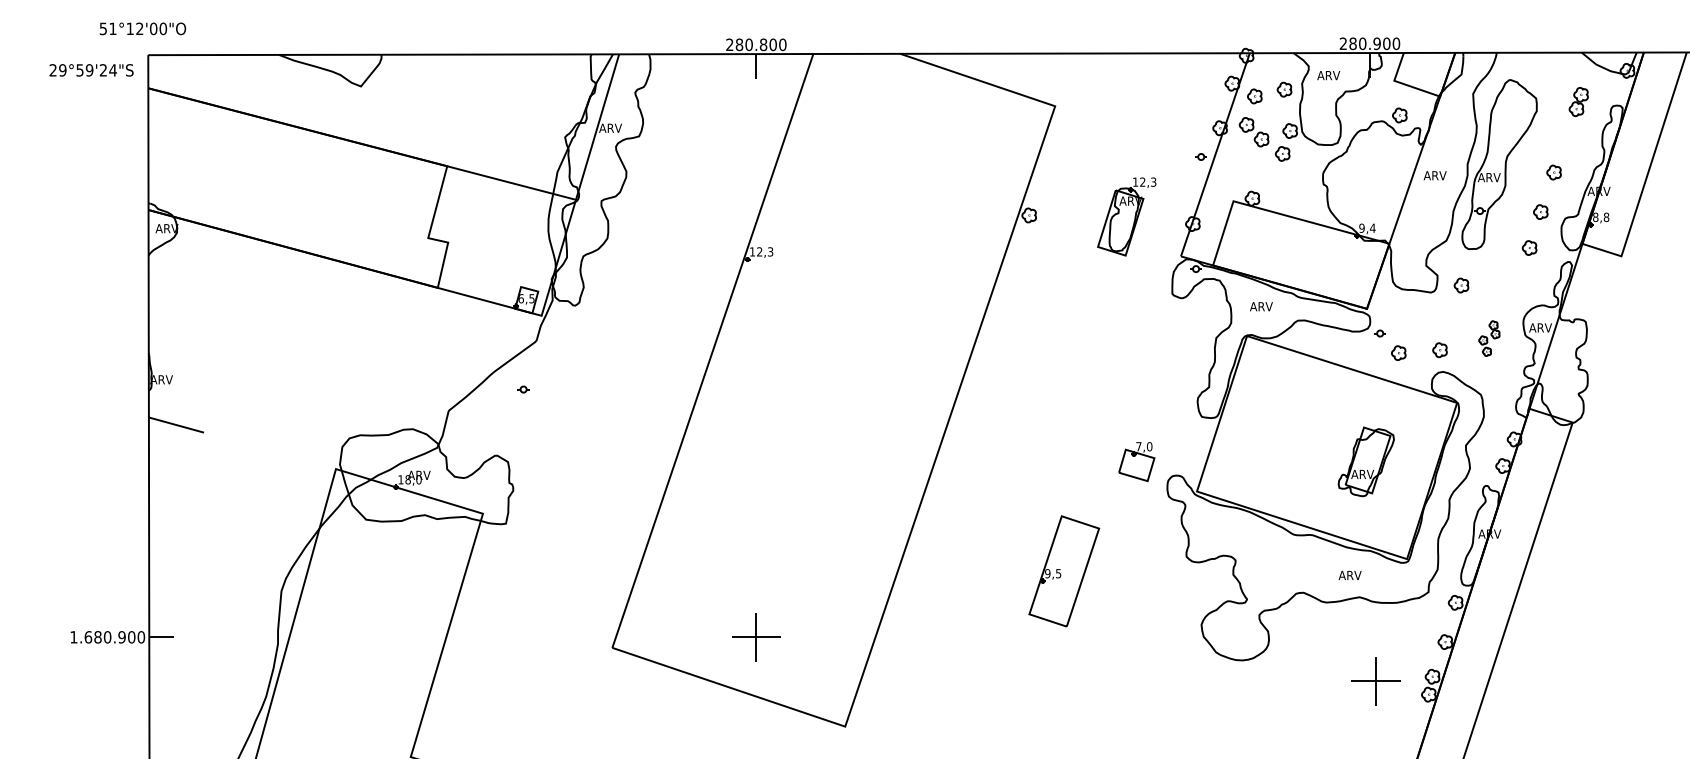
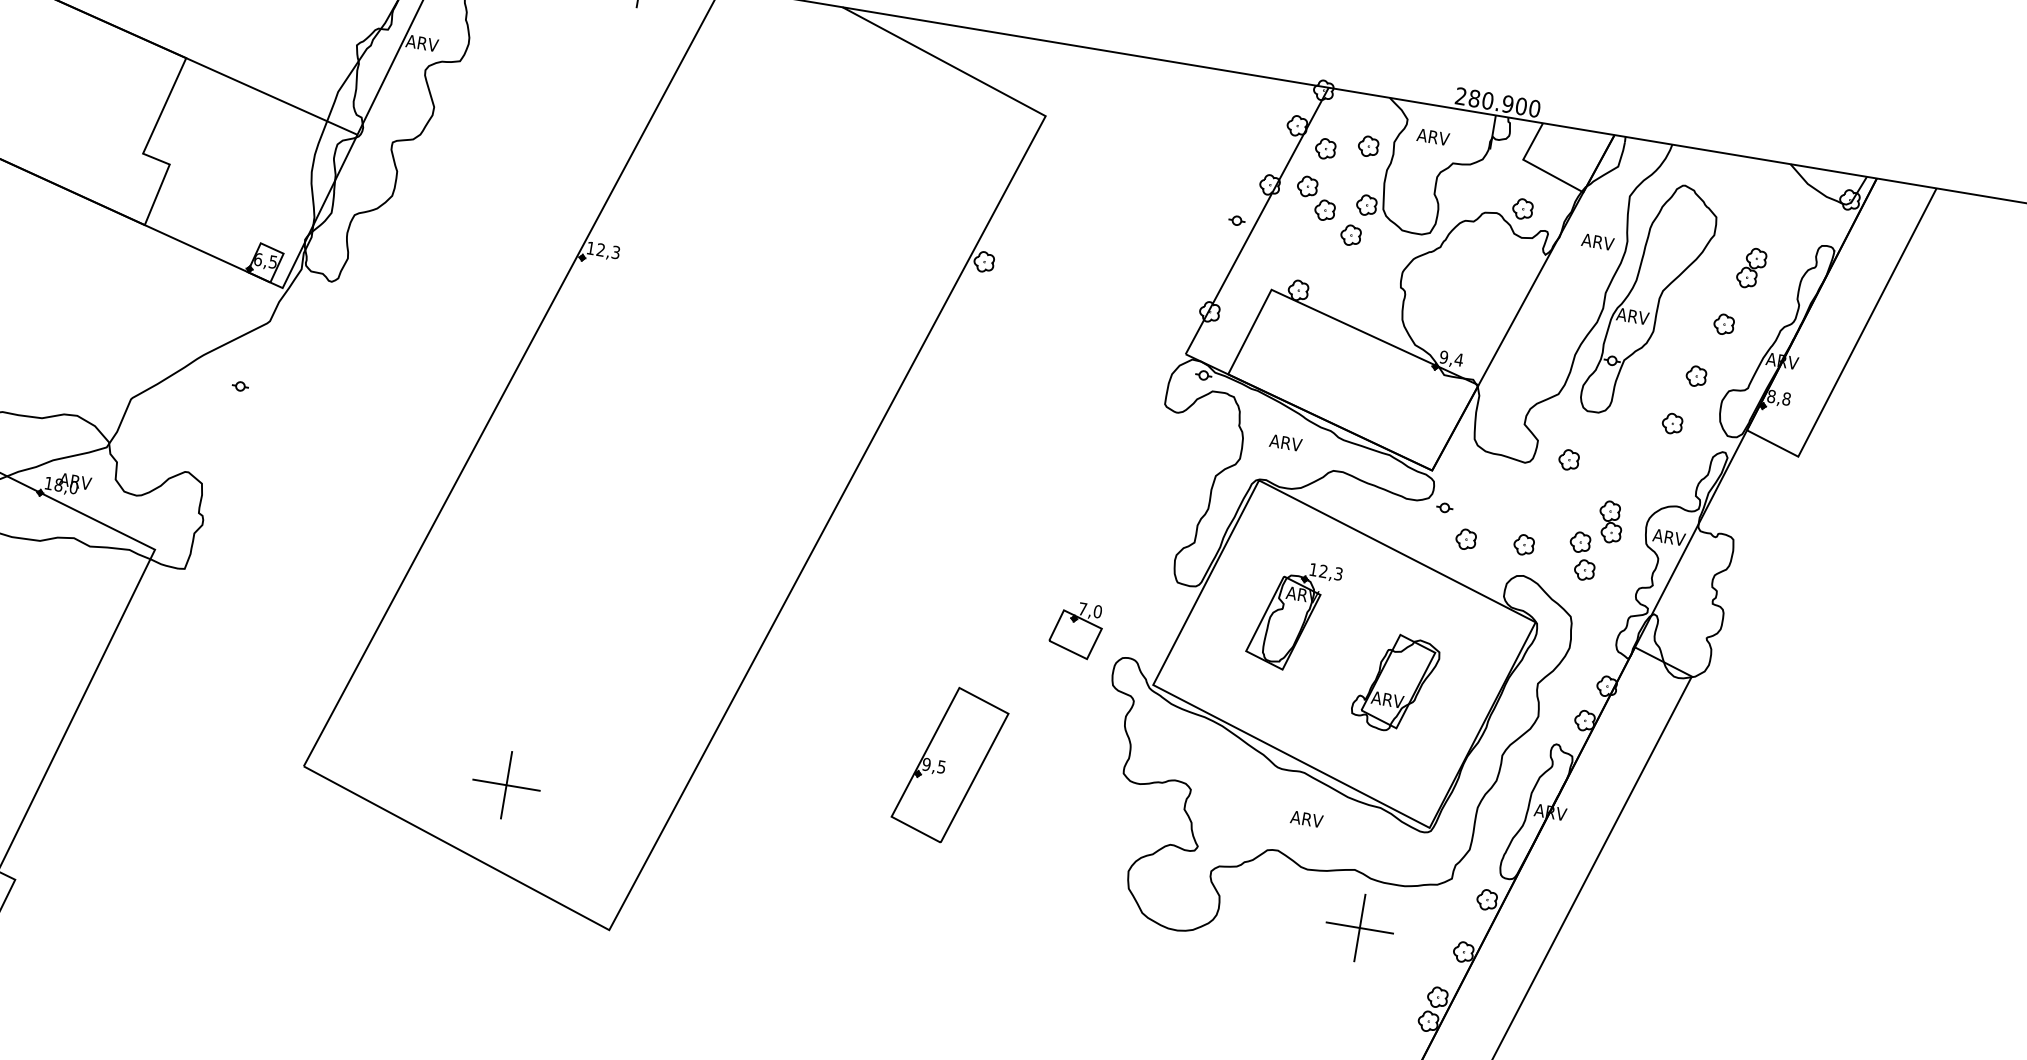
part: (1578, 102) -> (1751, 268), moved
text: (1434, 175) -> (1597, 241), moved
part: (1126, 216) -> (1292, 615), moved
part: (1489, 338) -> (1595, 540), size x1.67
text: (1349, 575) -> (1305, 819), moved
part: (1375, 681) -> (1359, 928), moved

